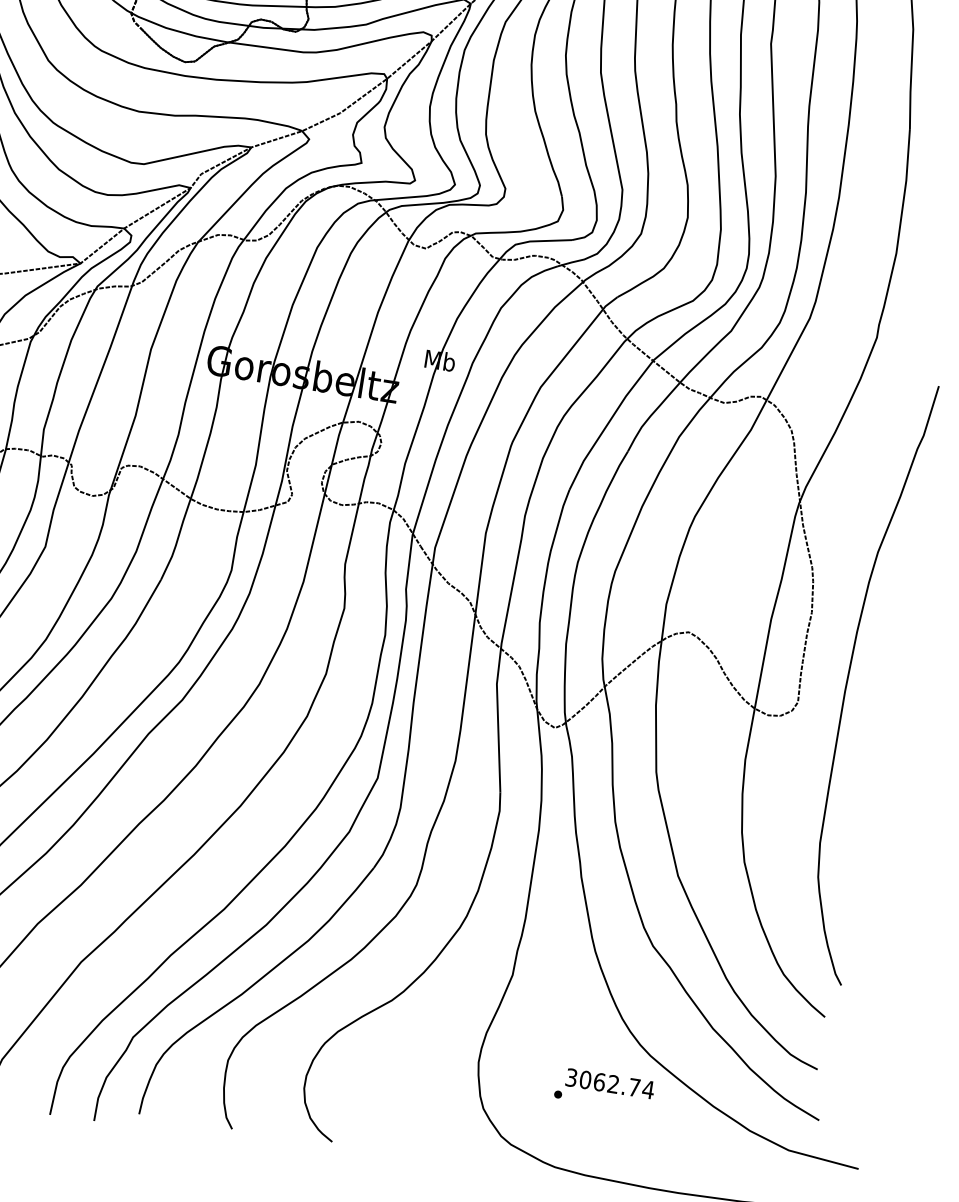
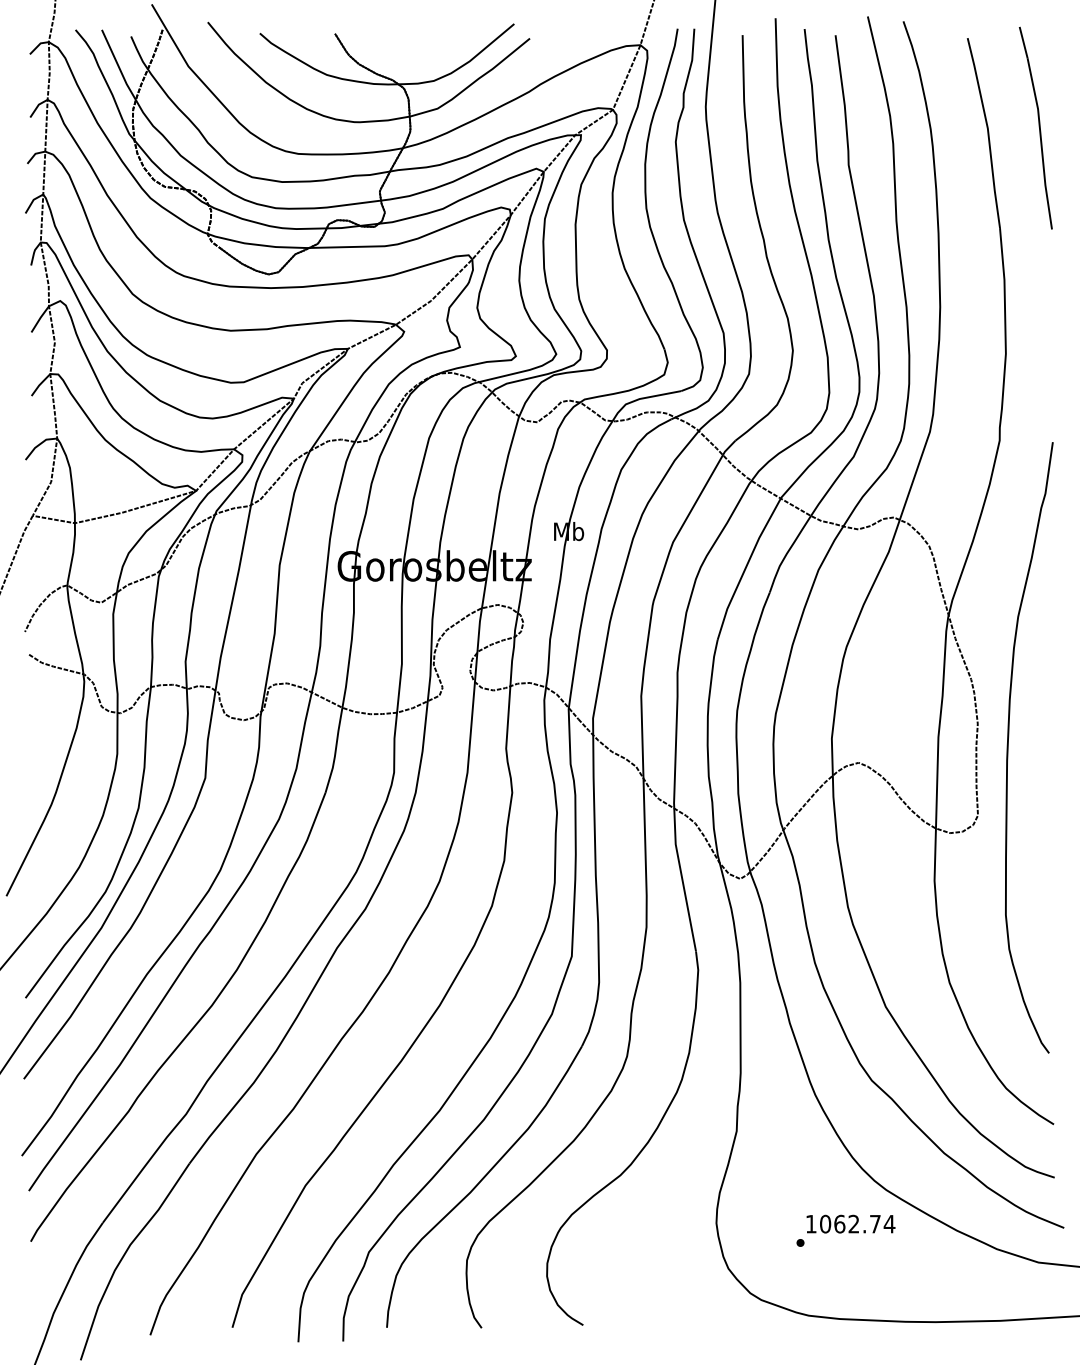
curve: (848, 679) -> (1008, 747), moved
text: (571, 1077) -> (811, 1223), 3062.74 -> 1062.74

